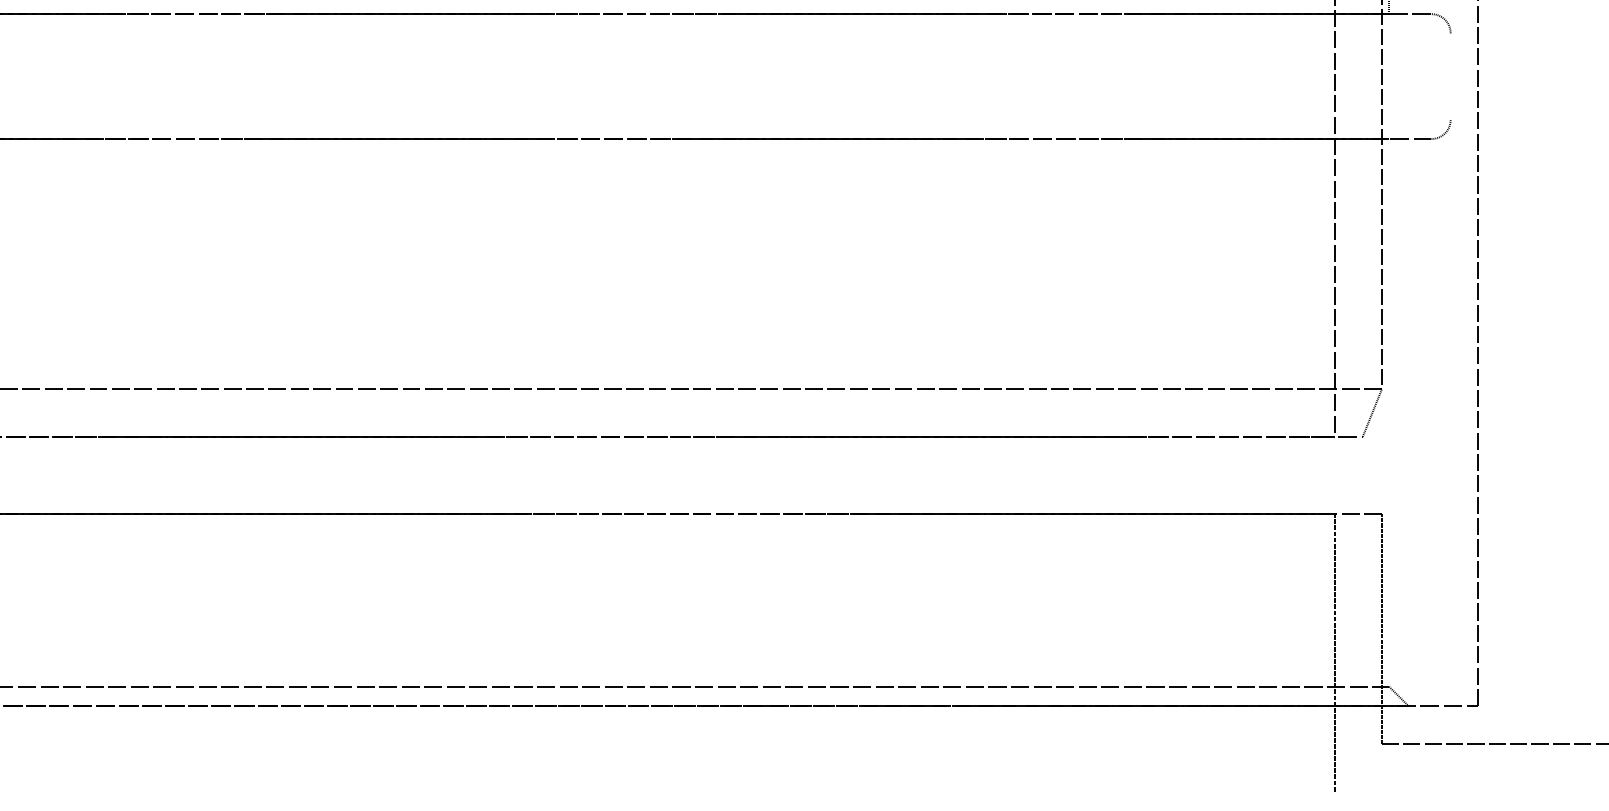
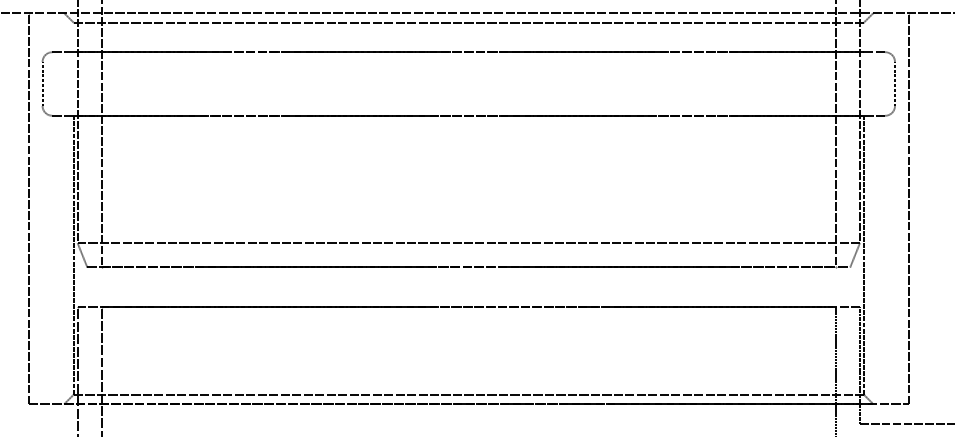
line: (1451, 75) -> (895, 83), added
line: (1388, 411) -> (863, 254), added

